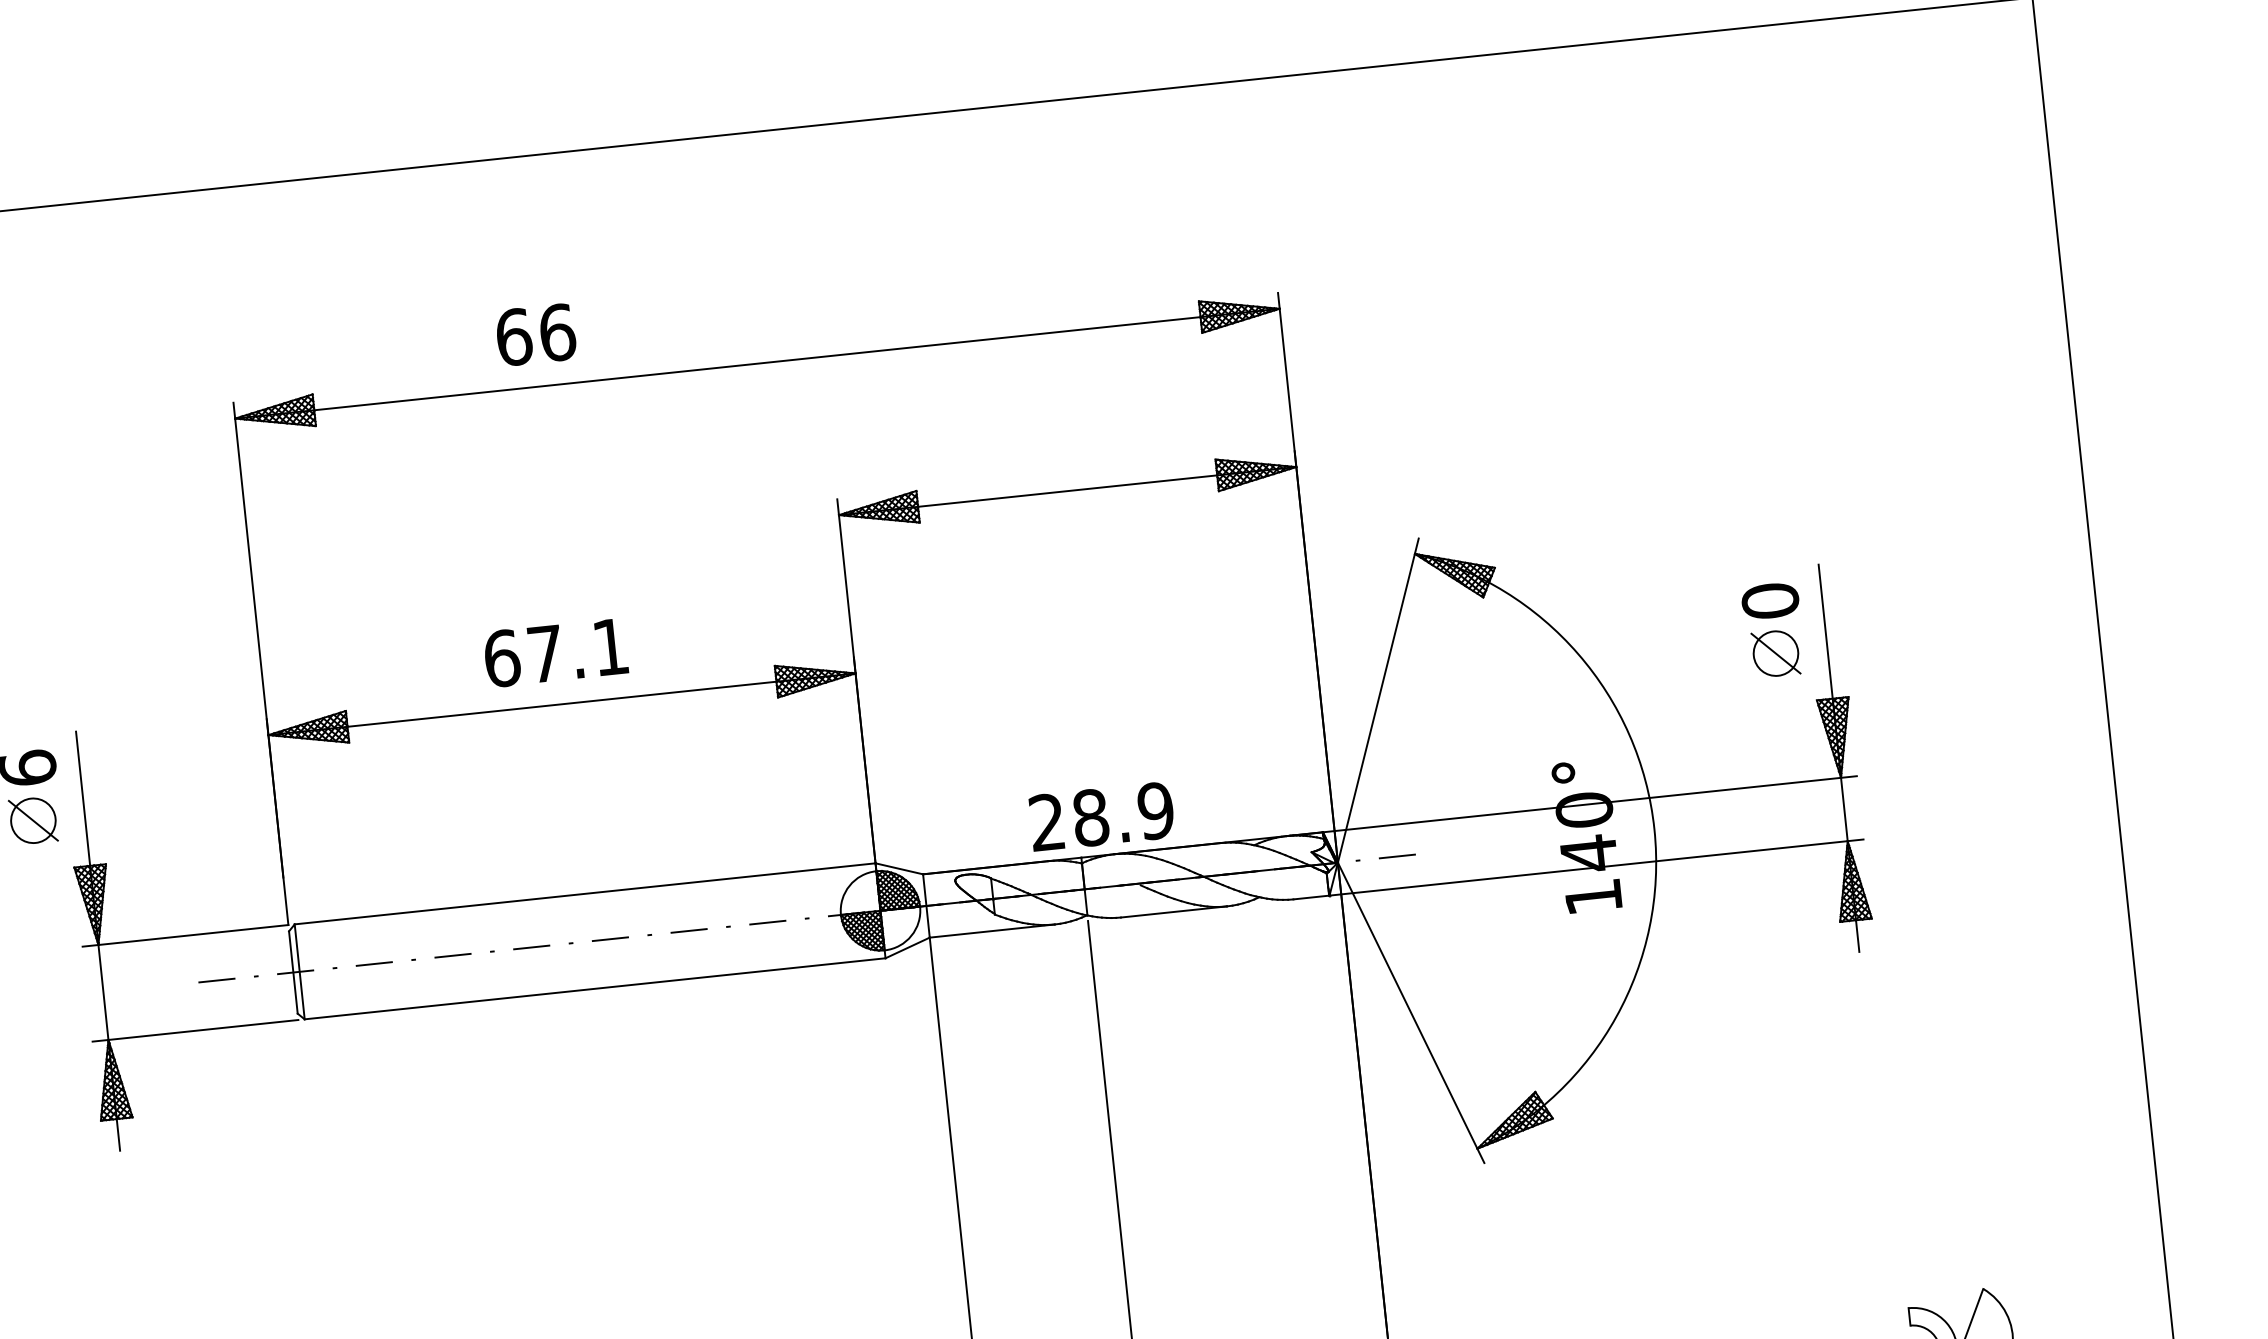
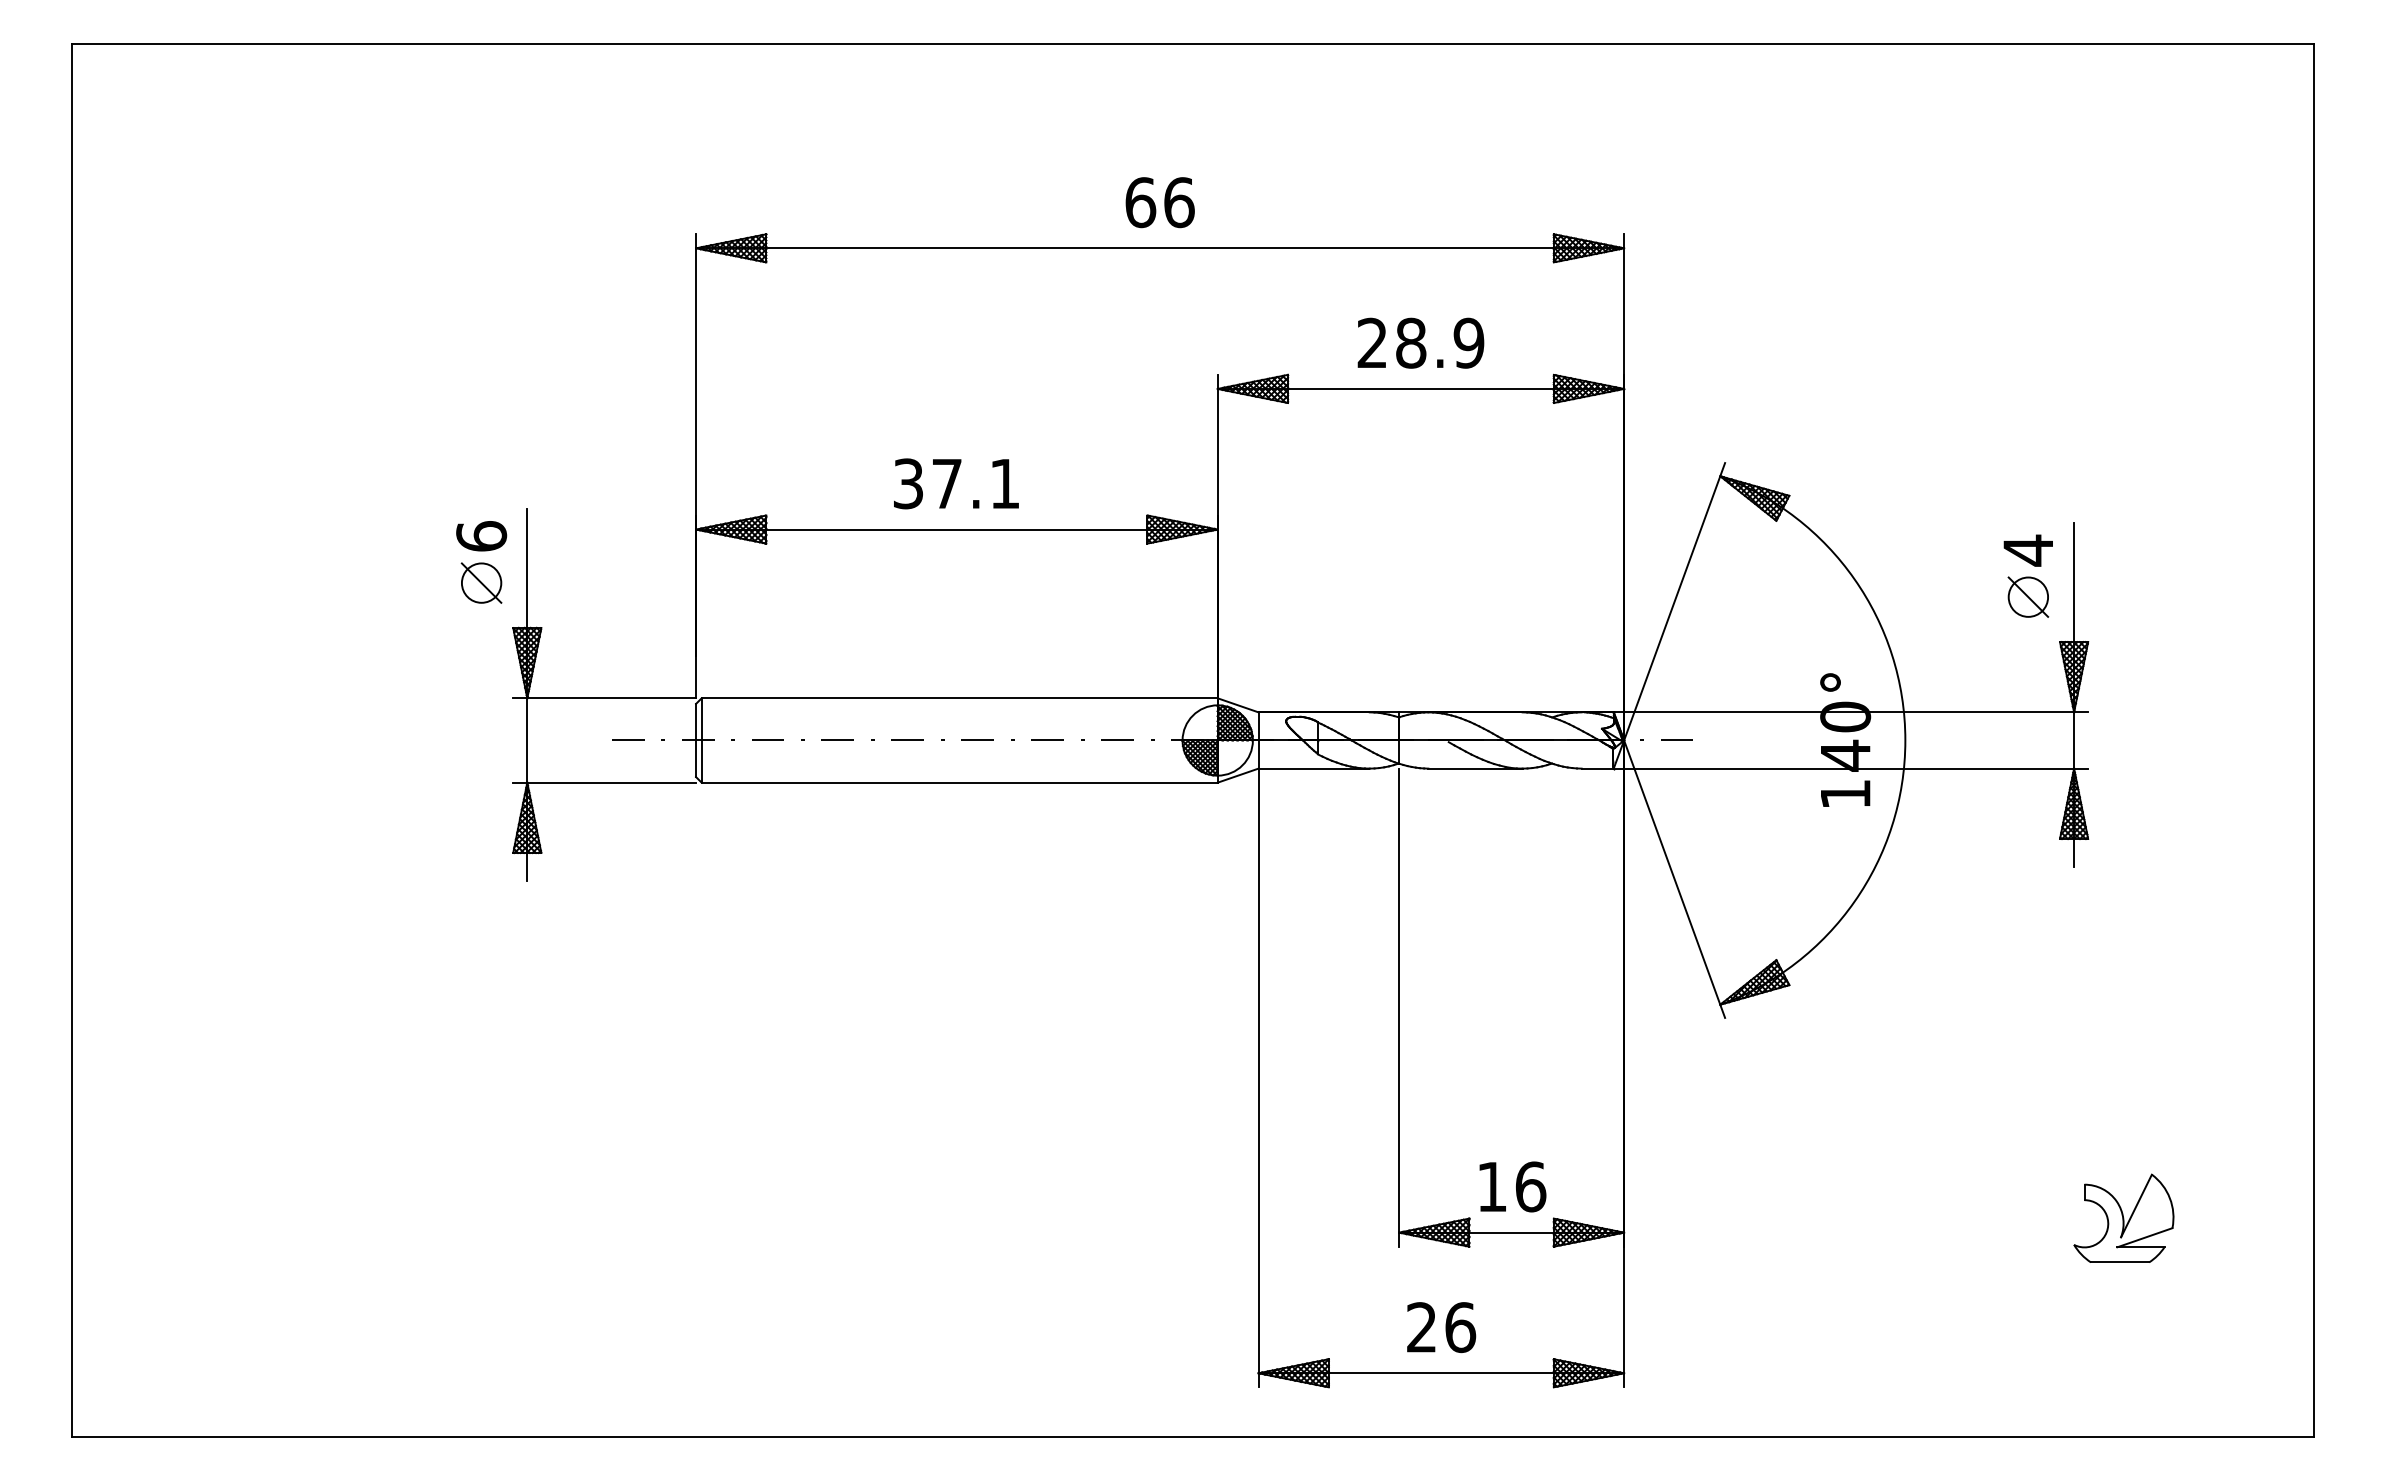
text: (535, 334) -> (1159, 202), moved
text: (1770, 601) -> (2028, 550), 0 -> 4
text: (502, 658) -> (908, 483), 67.1 -> 37.1
text: (1101, 815) -> (1420, 342), moved

